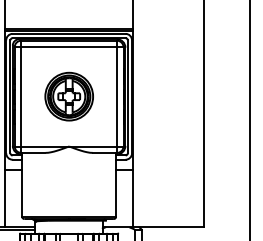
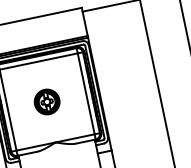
part: (68, 96) -> (46, 101), size x0.62

